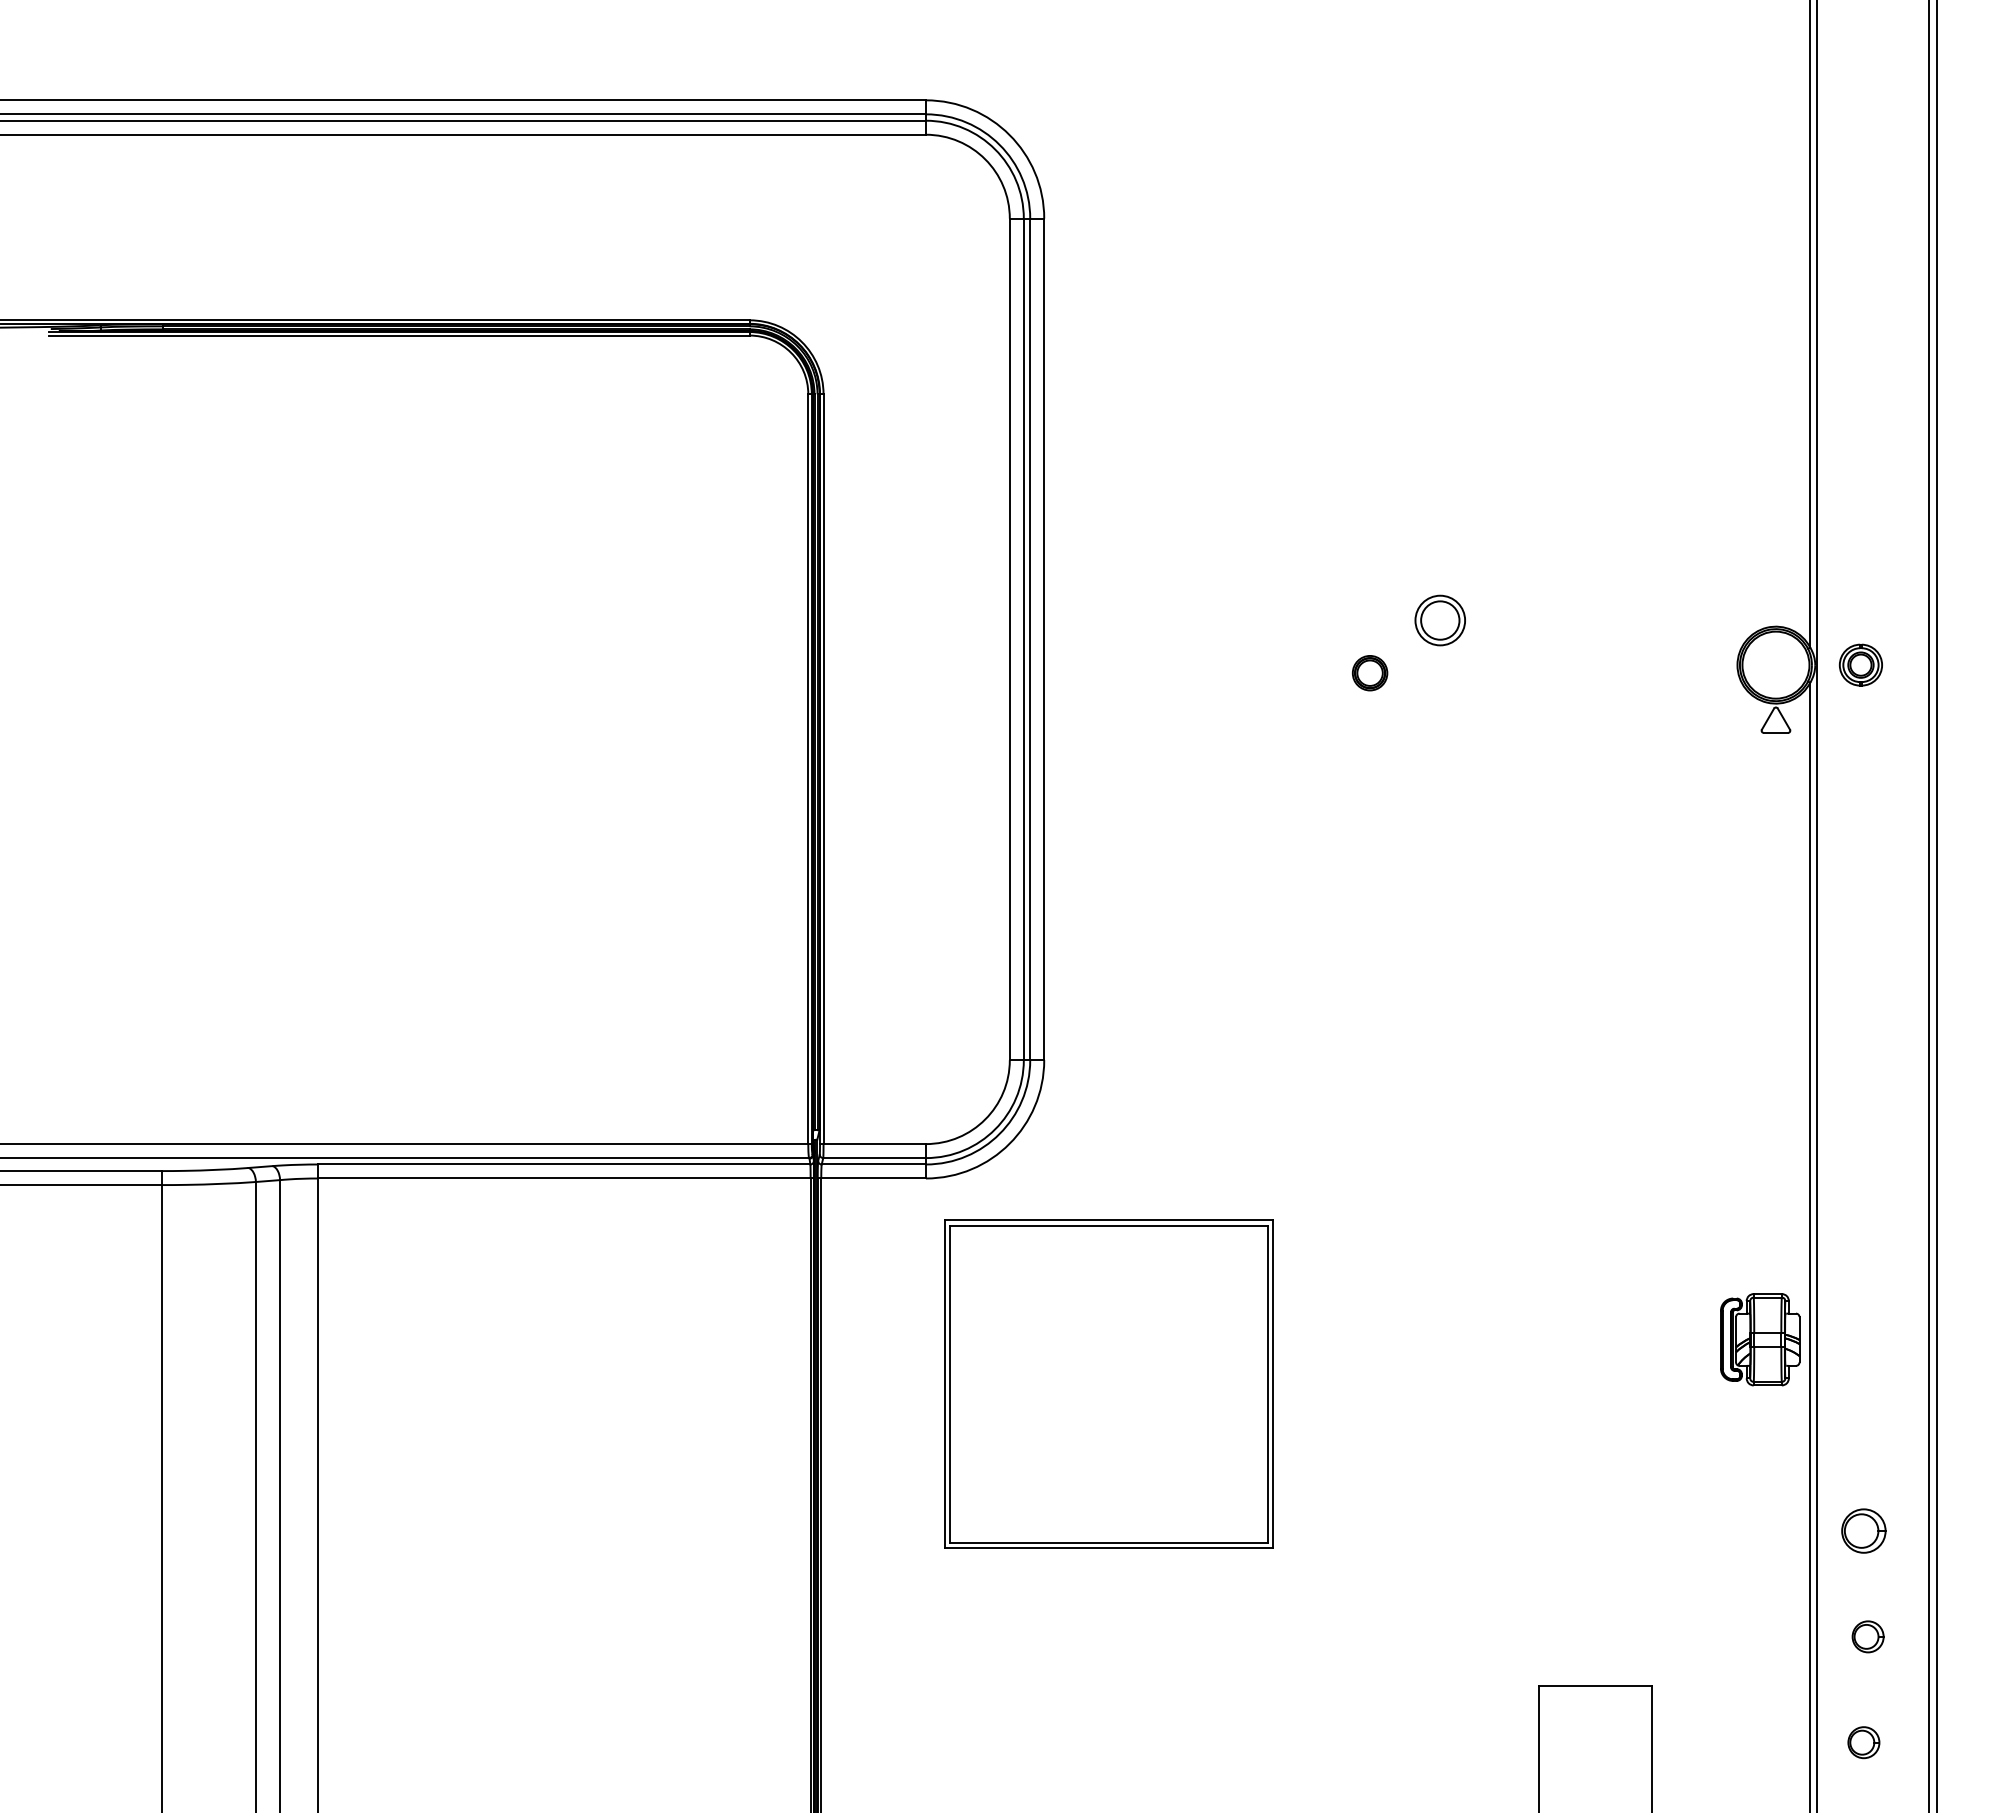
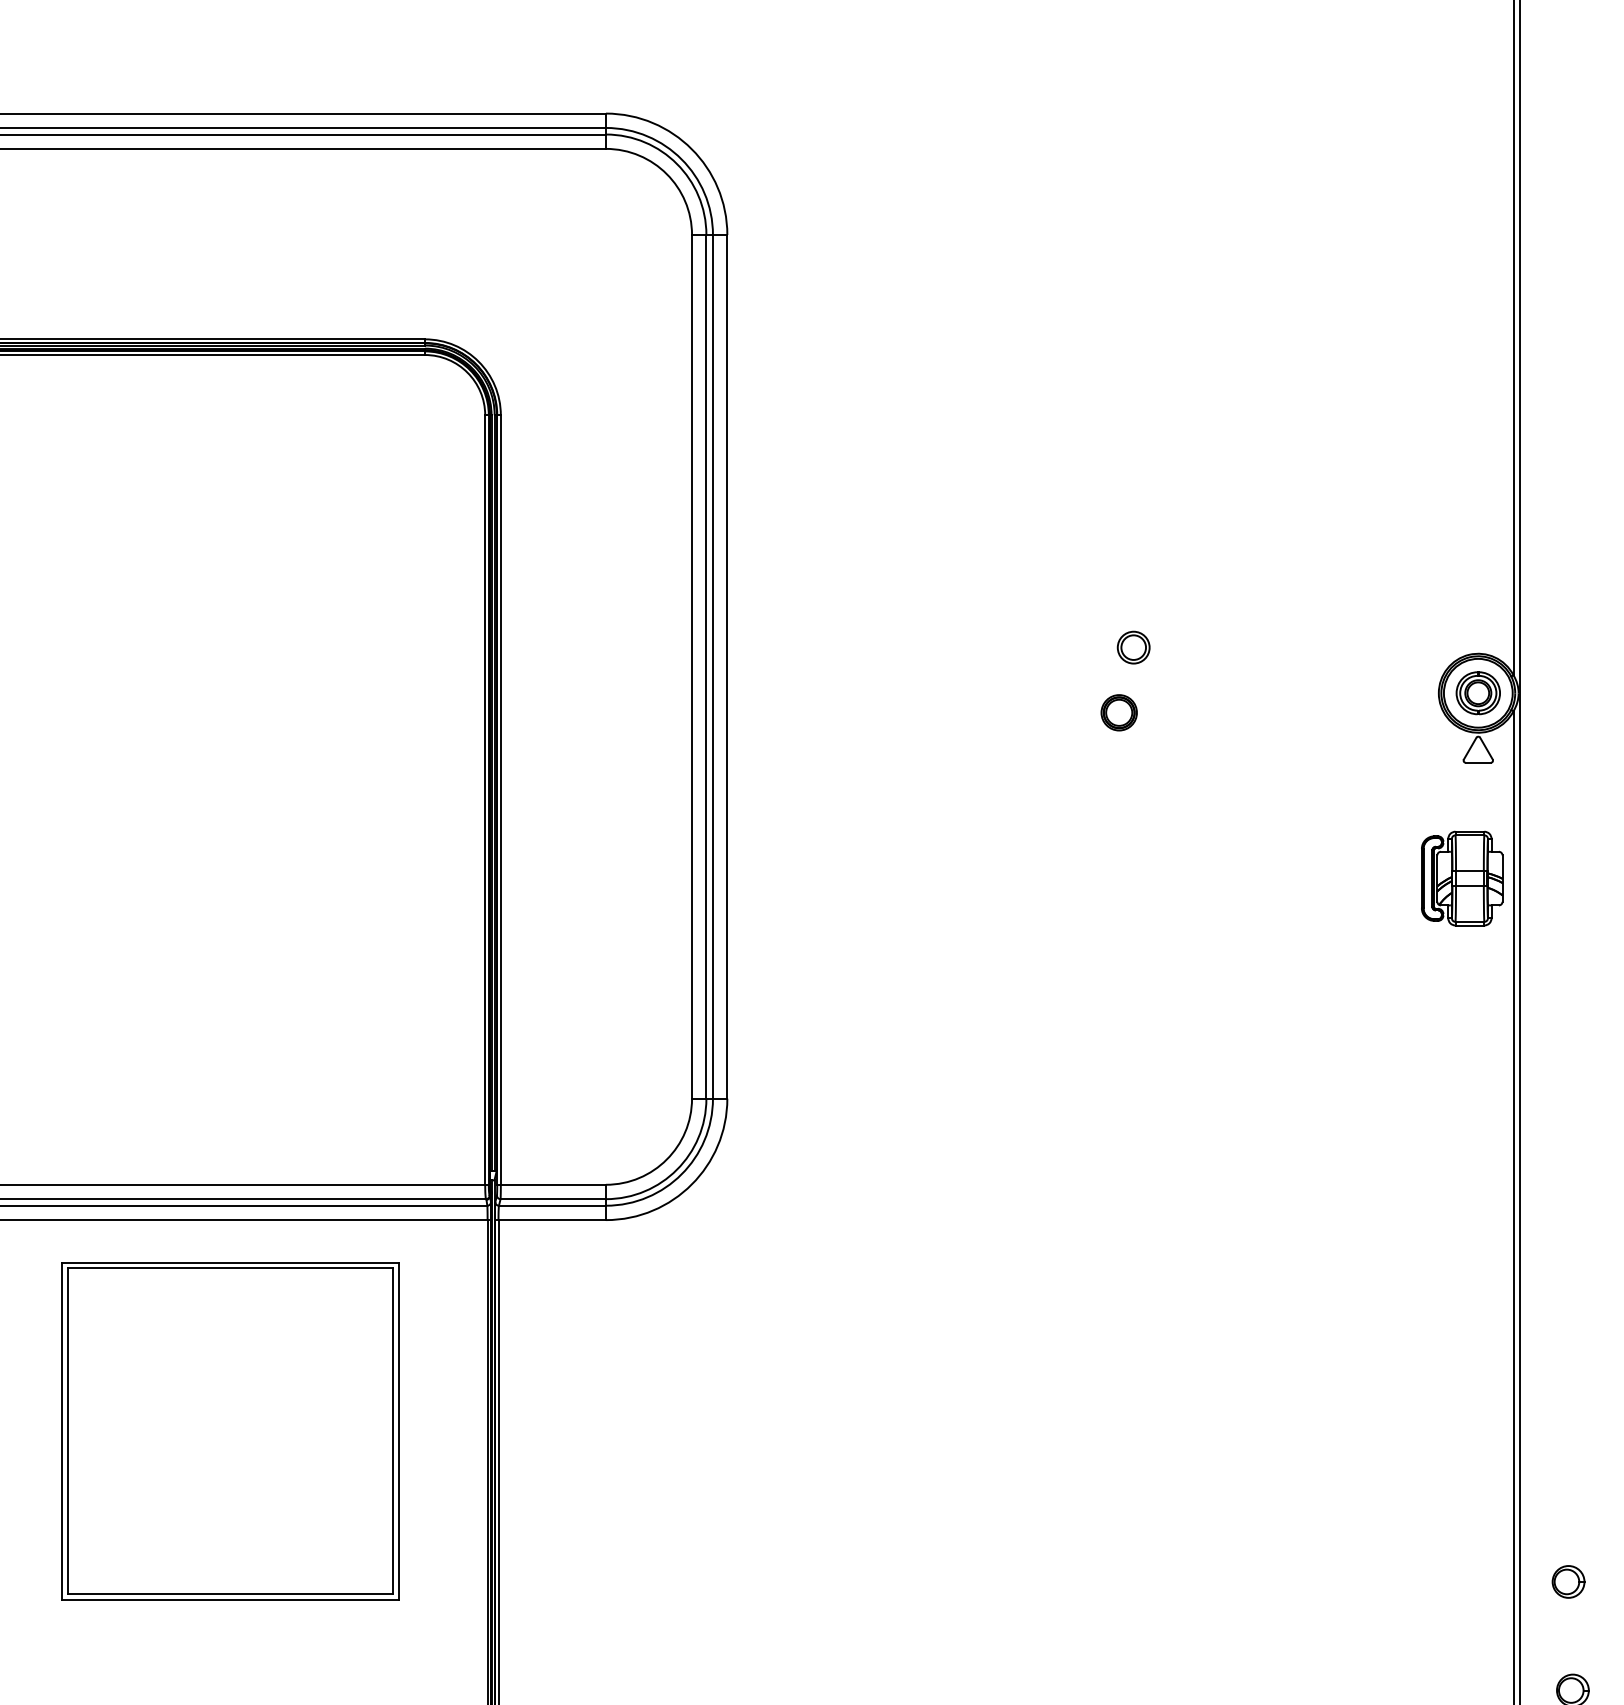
part: (1439, 620) -> (1133, 647), size x0.62
part: (1860, 664) -> (1477, 692), moved
part: (1369, 673) -> (1118, 713), moved
part: (1760, 1339) -> (1462, 878), moved
part: (1108, 1383) -> (229, 1430), moved
part: (1863, 1530) -> (1568, 1581), size x0.71

